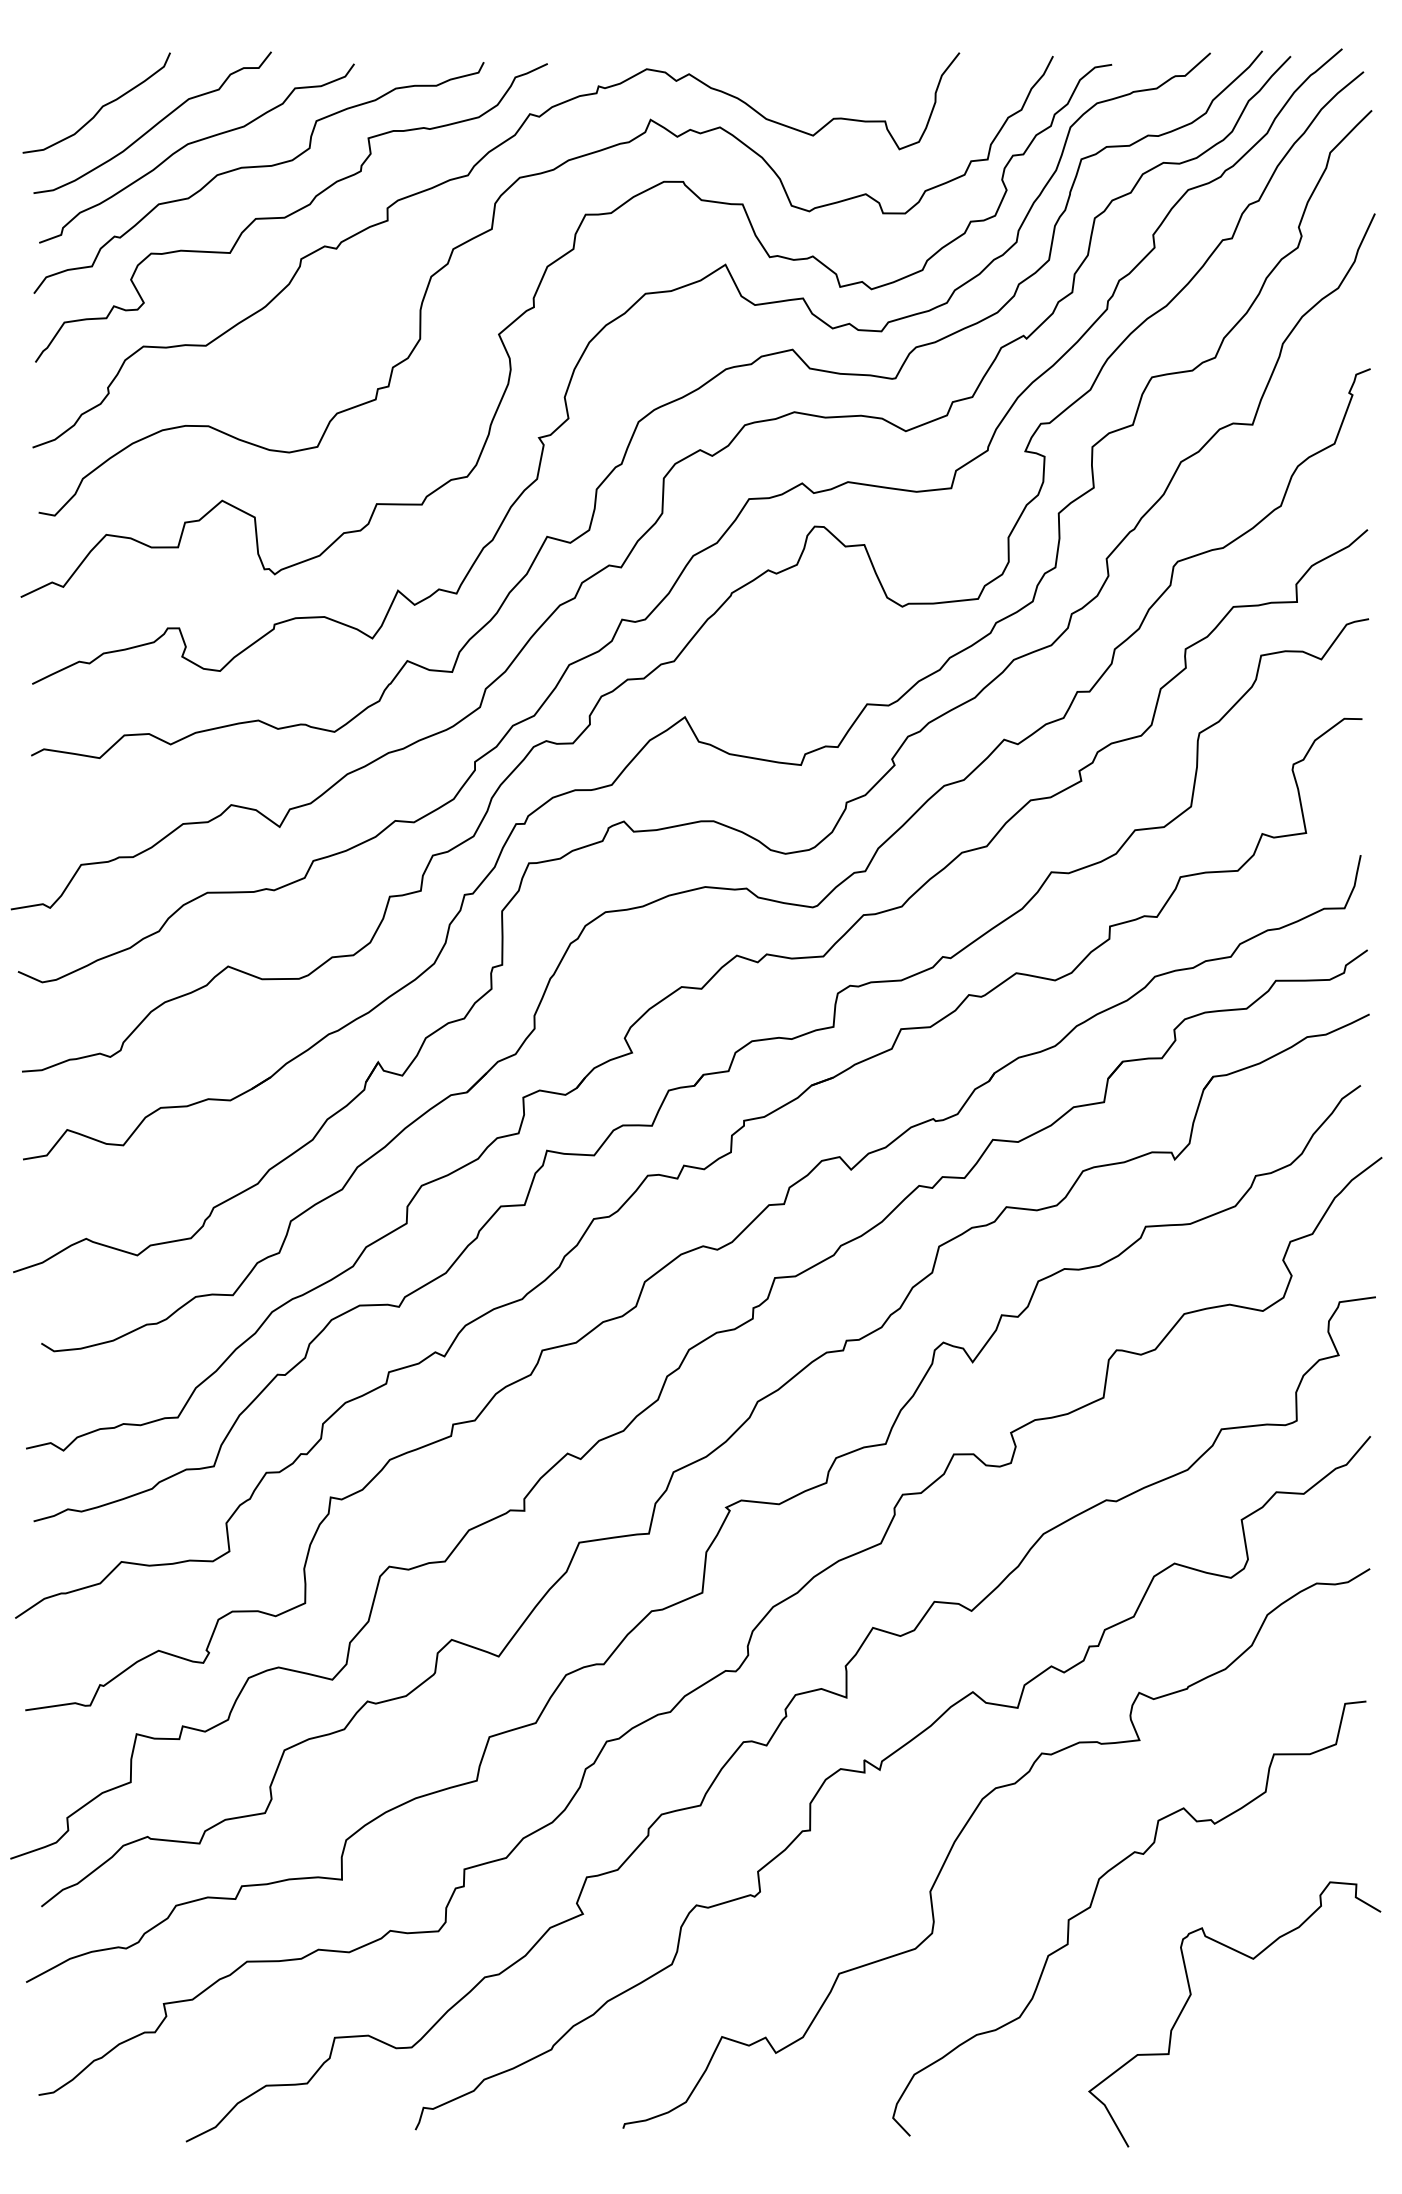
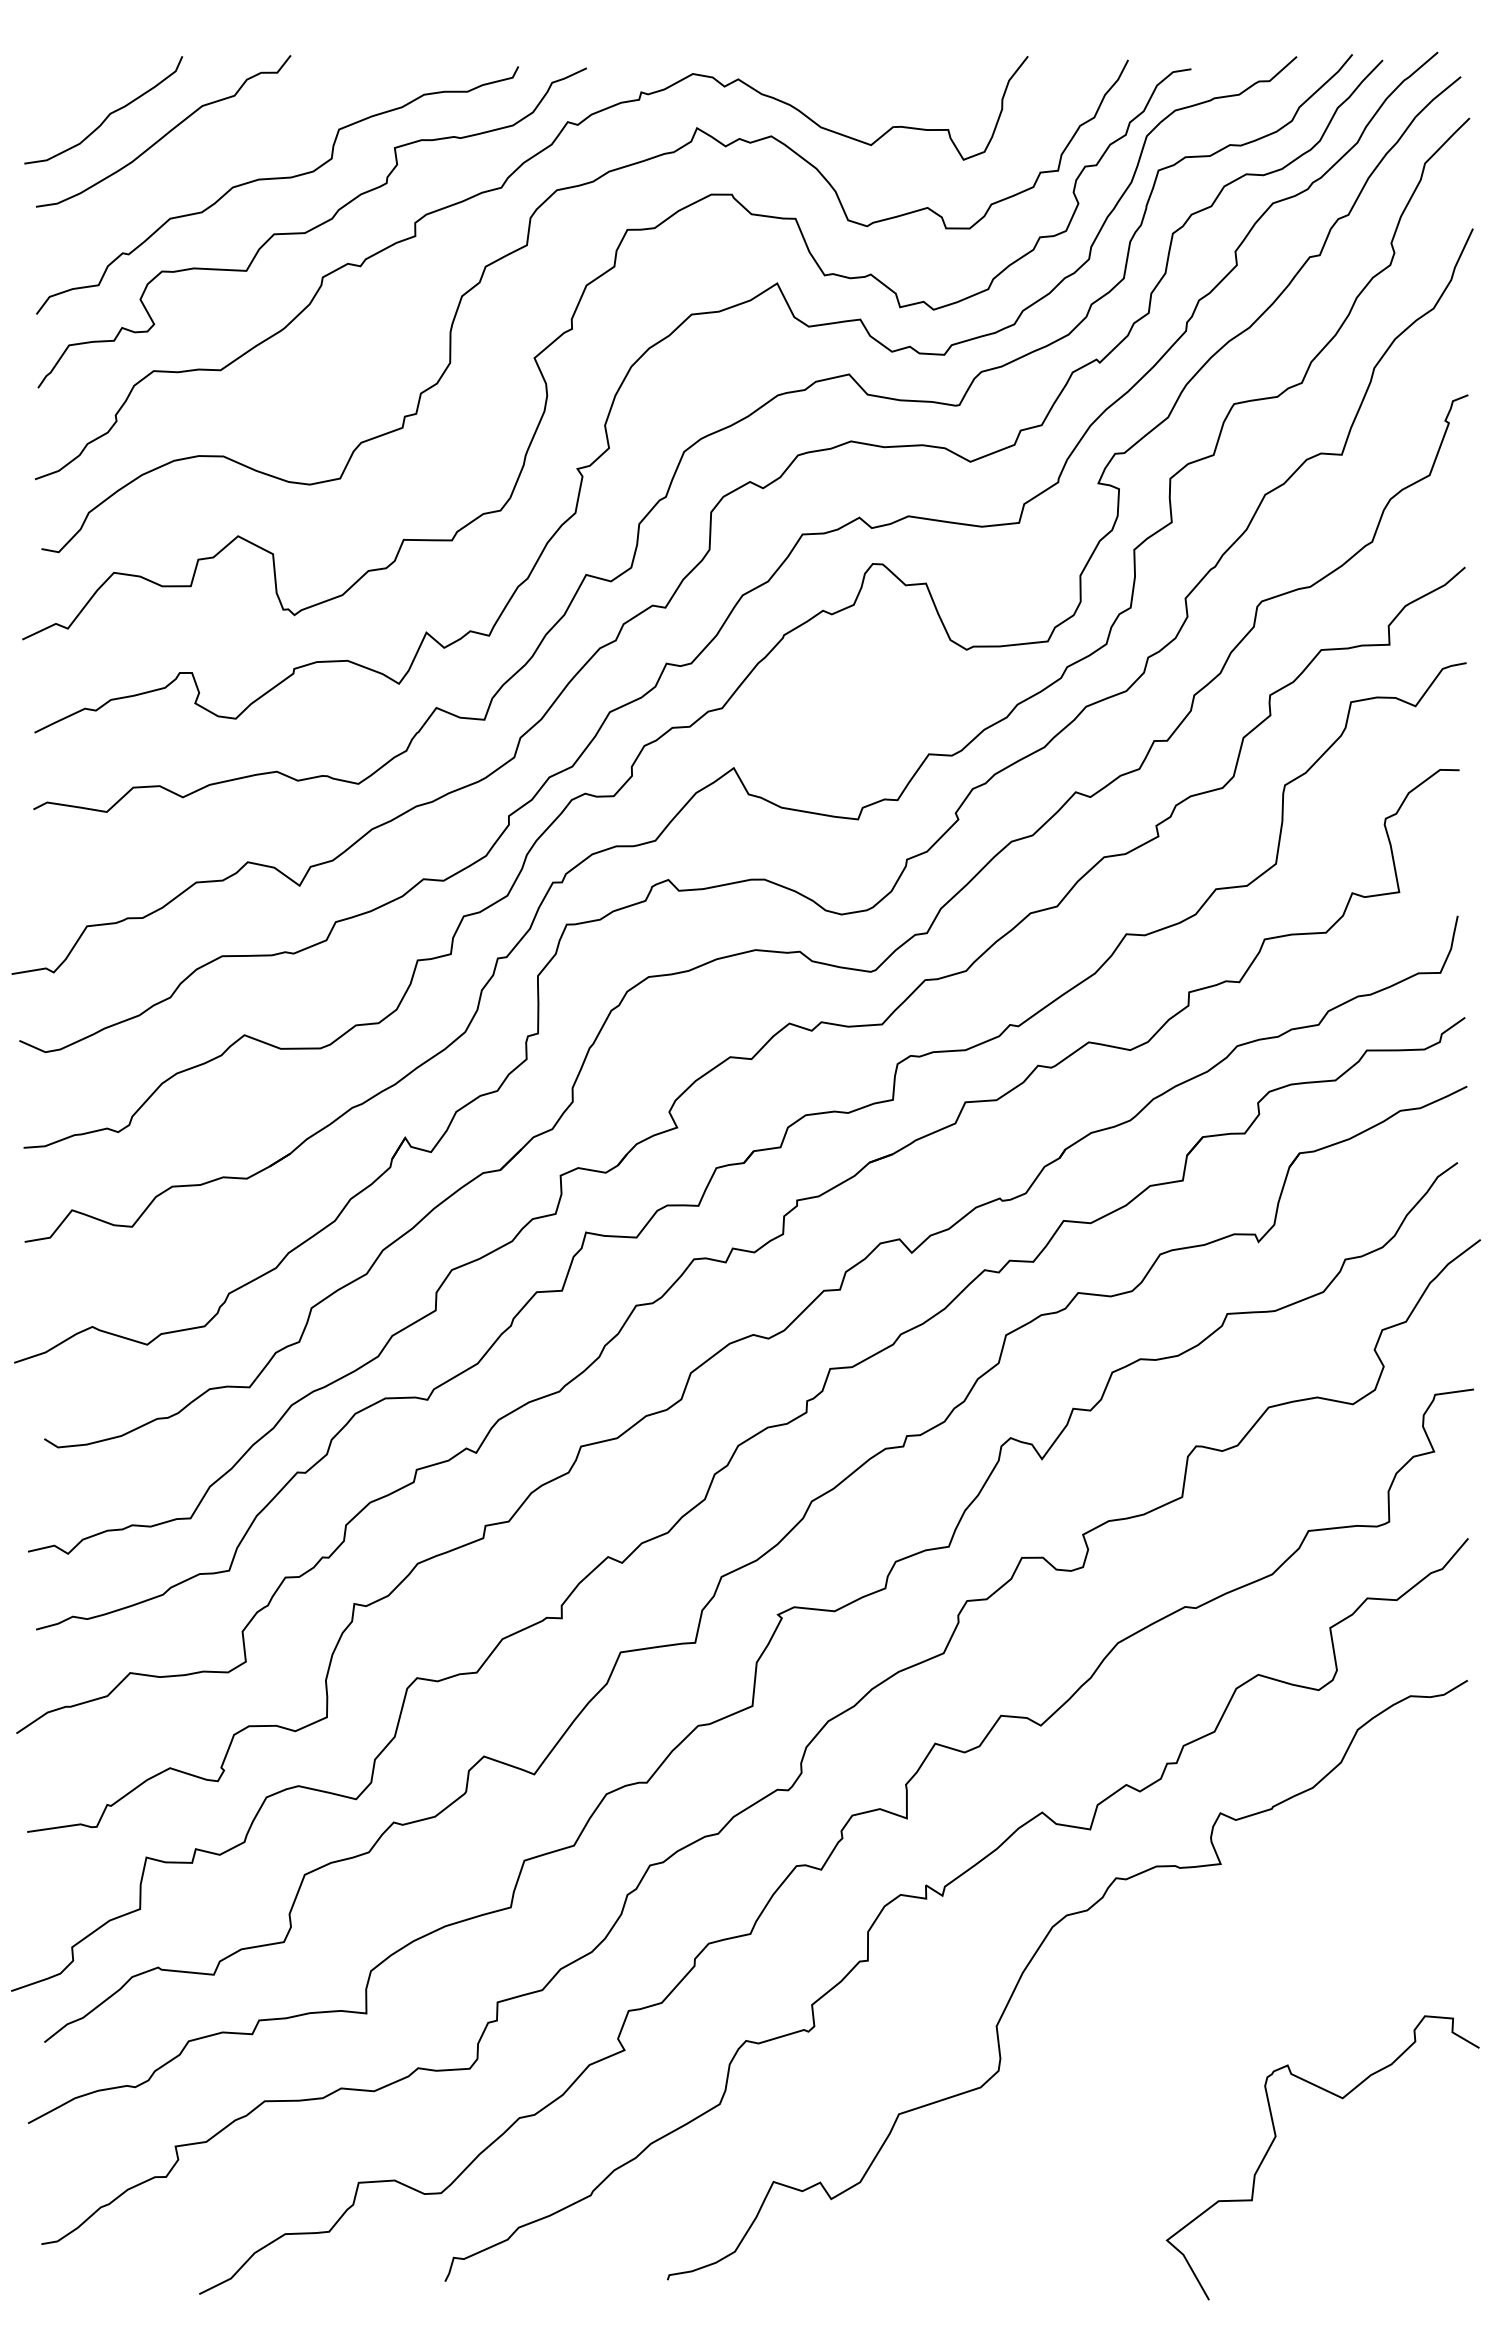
curve: (193, 143) -> (207, 153), removed
curve: (1091, 1905) -> (1169, 2041), removed

